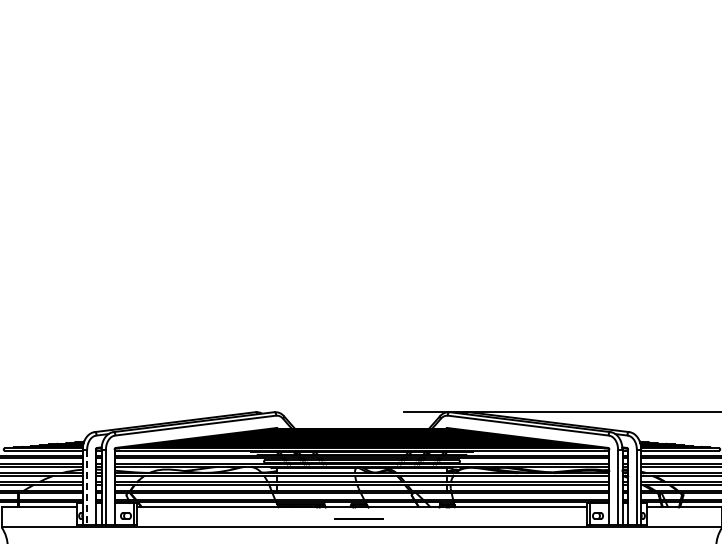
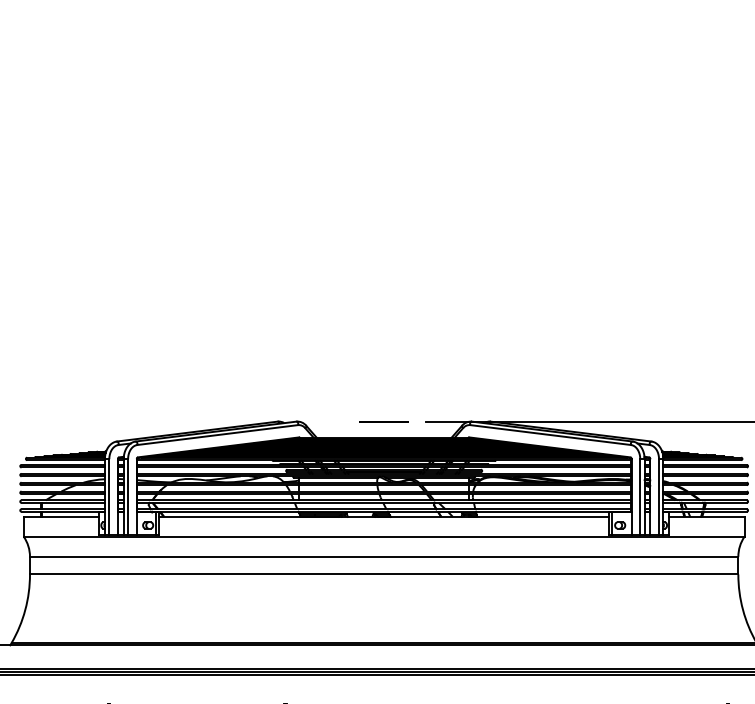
line: (87, 487) -> (109, 496), dashed -> solid
line: (358, 519) -> (383, 421), moved

